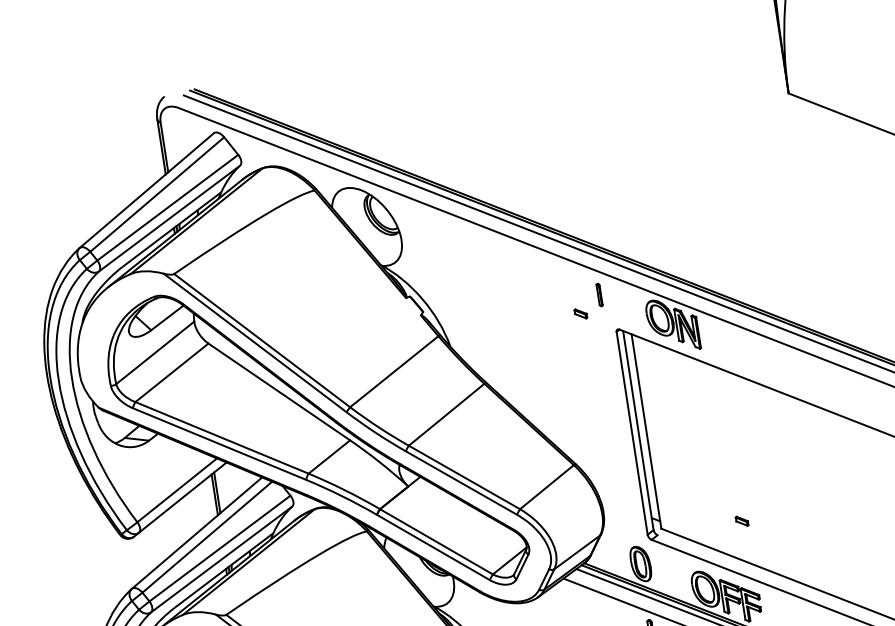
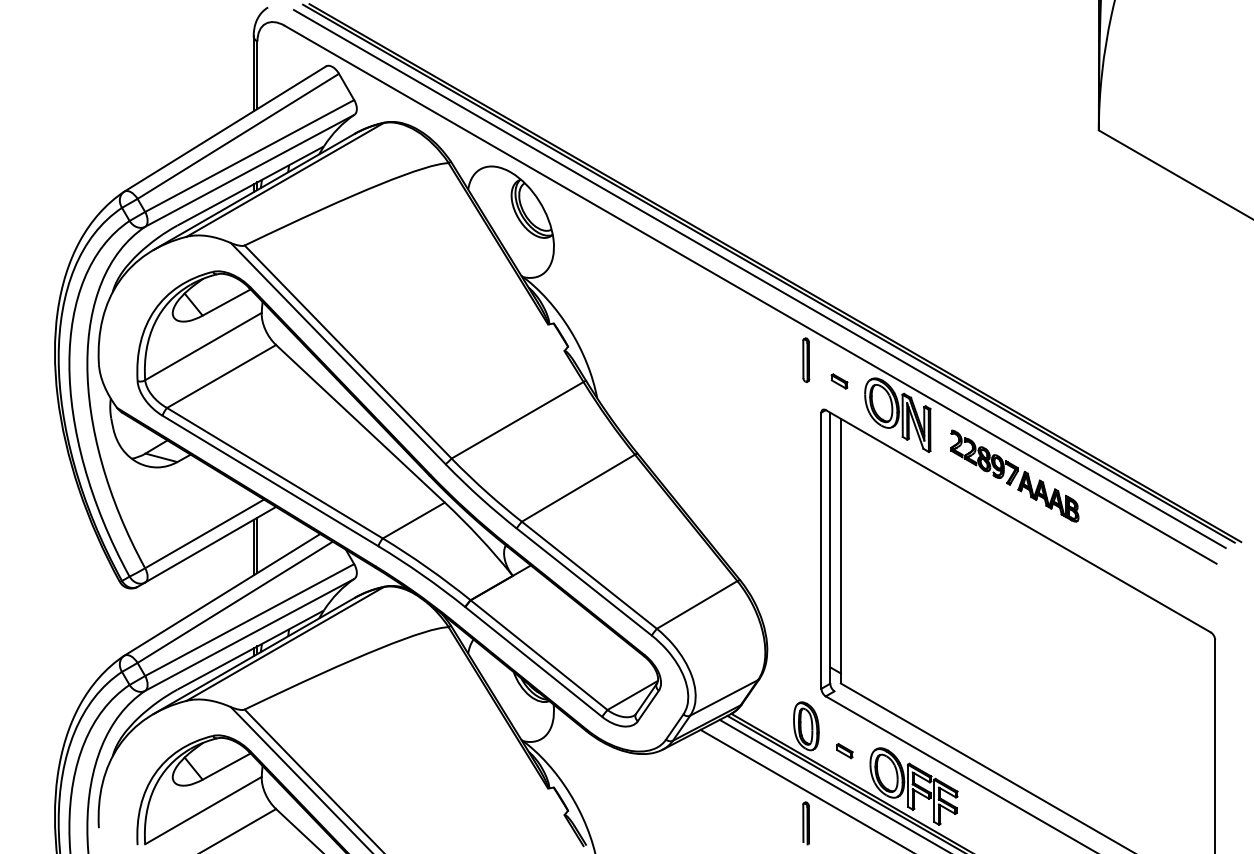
part: (599, 294) -> (806, 359), size x1.43
part: (580, 314) -> (839, 381), moved
part: (765, 356) -> (1014, 475), added
part: (741, 521) -> (844, 751), moved

